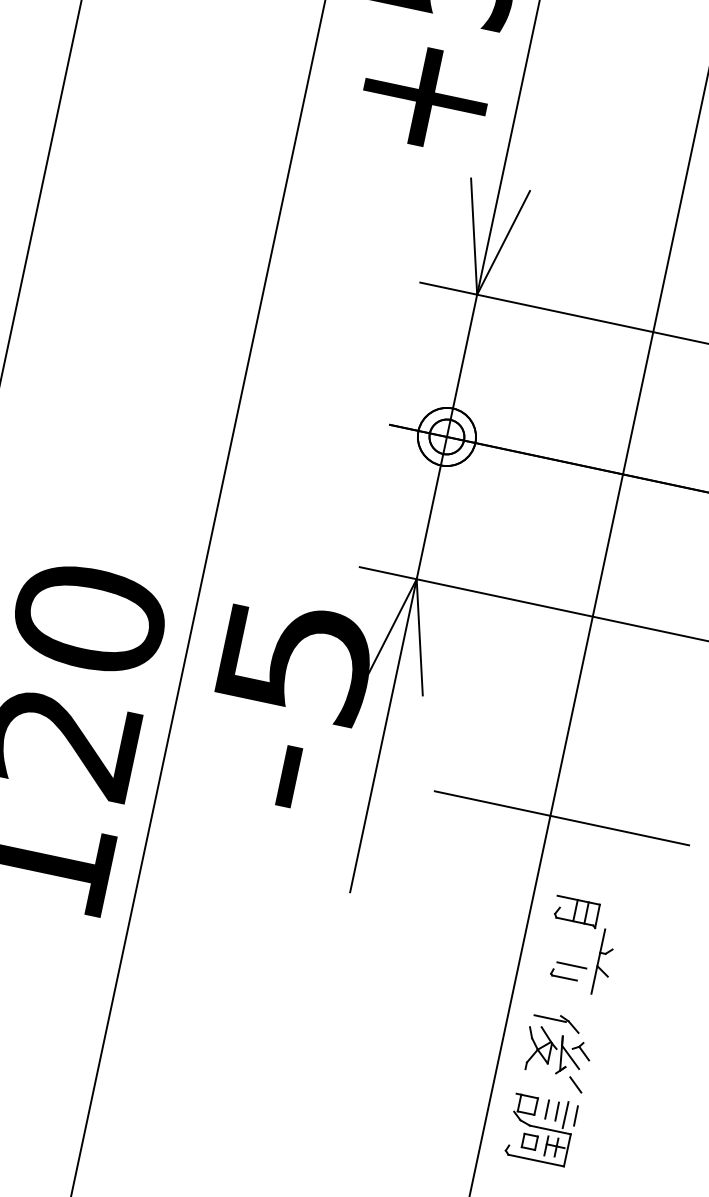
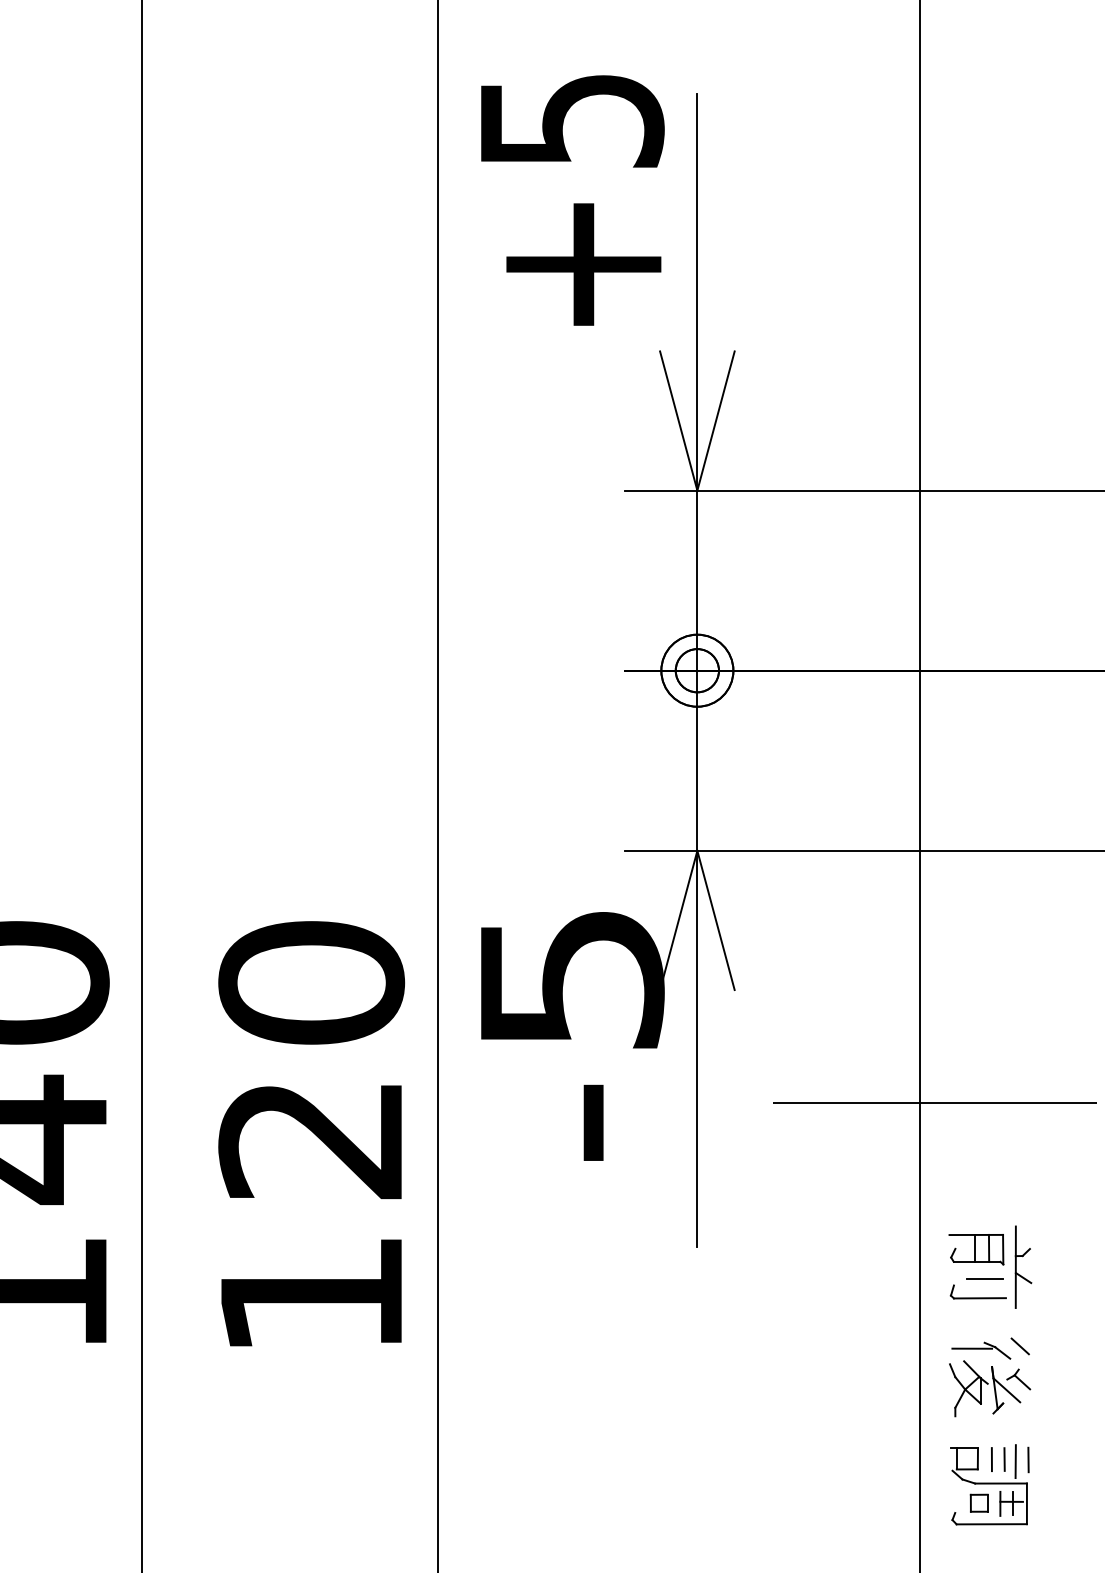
part: (576, 911) -> (976, 1249), moved
part: (563, 974) -> (977, 1291), size x1.67
line: (575, 1084) -> (1019, 1346), moved

